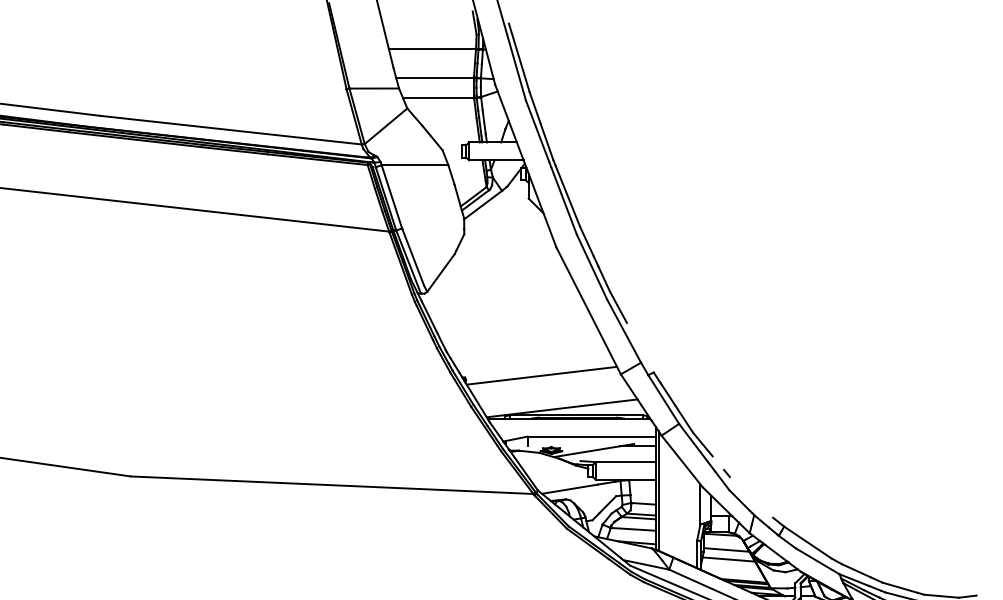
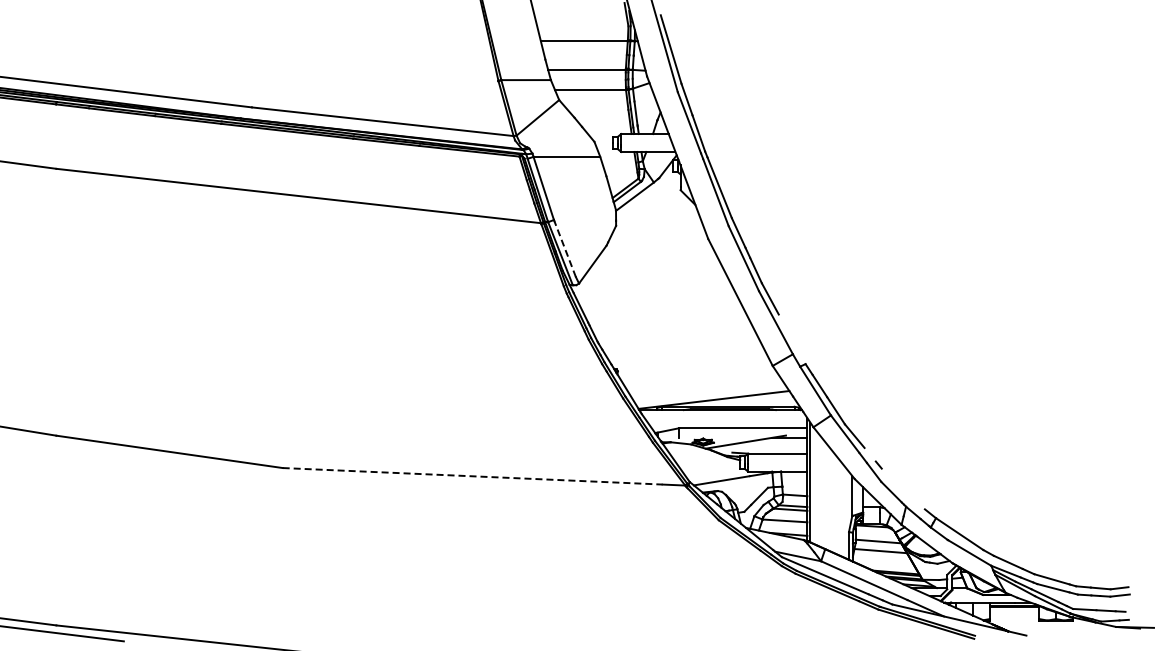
line: (412, 256) -> (564, 248), solid -> dashed
line: (541, 375) -> (693, 367), removed
line: (321, 484) -> (473, 476), solid -> dashed

